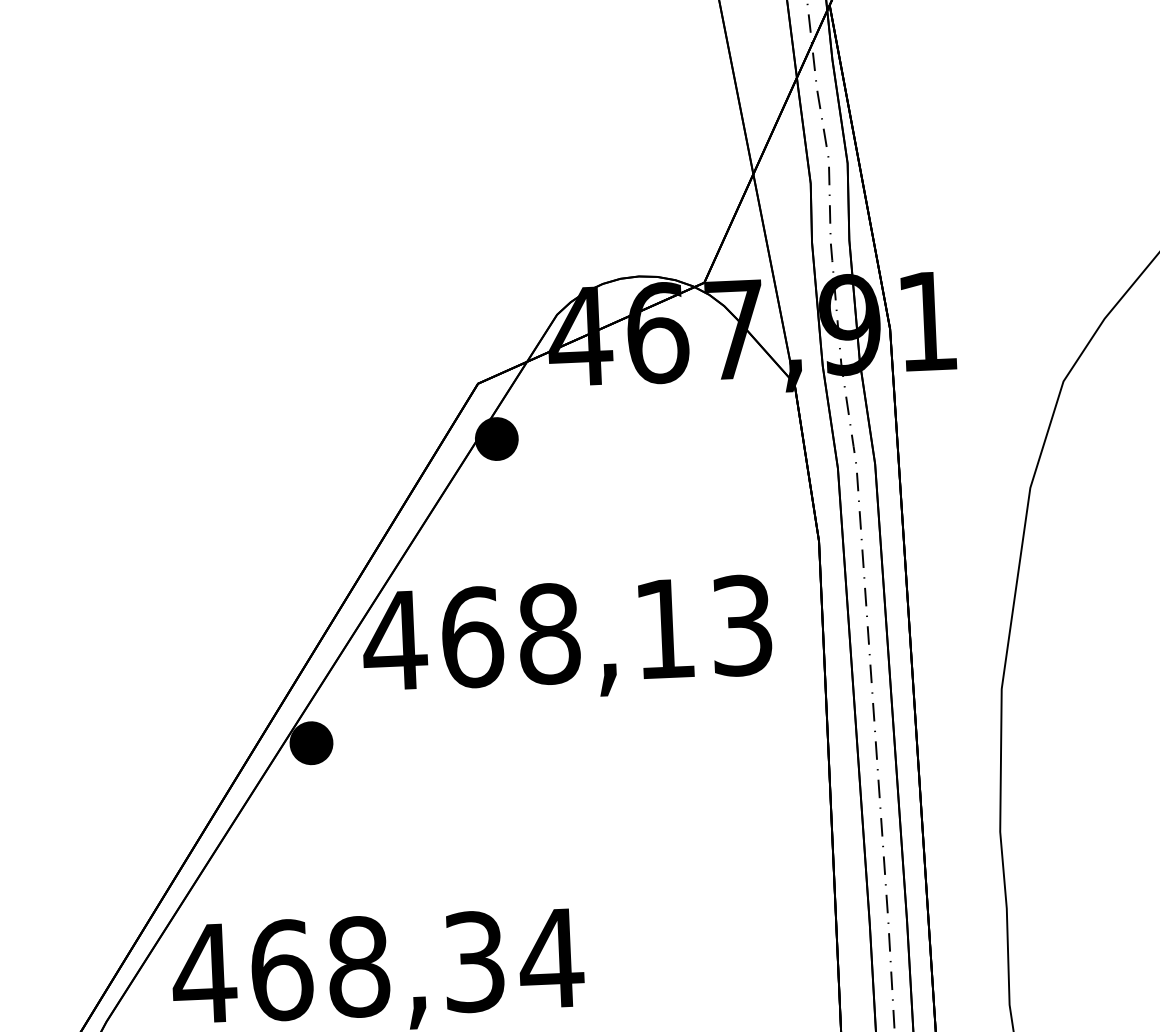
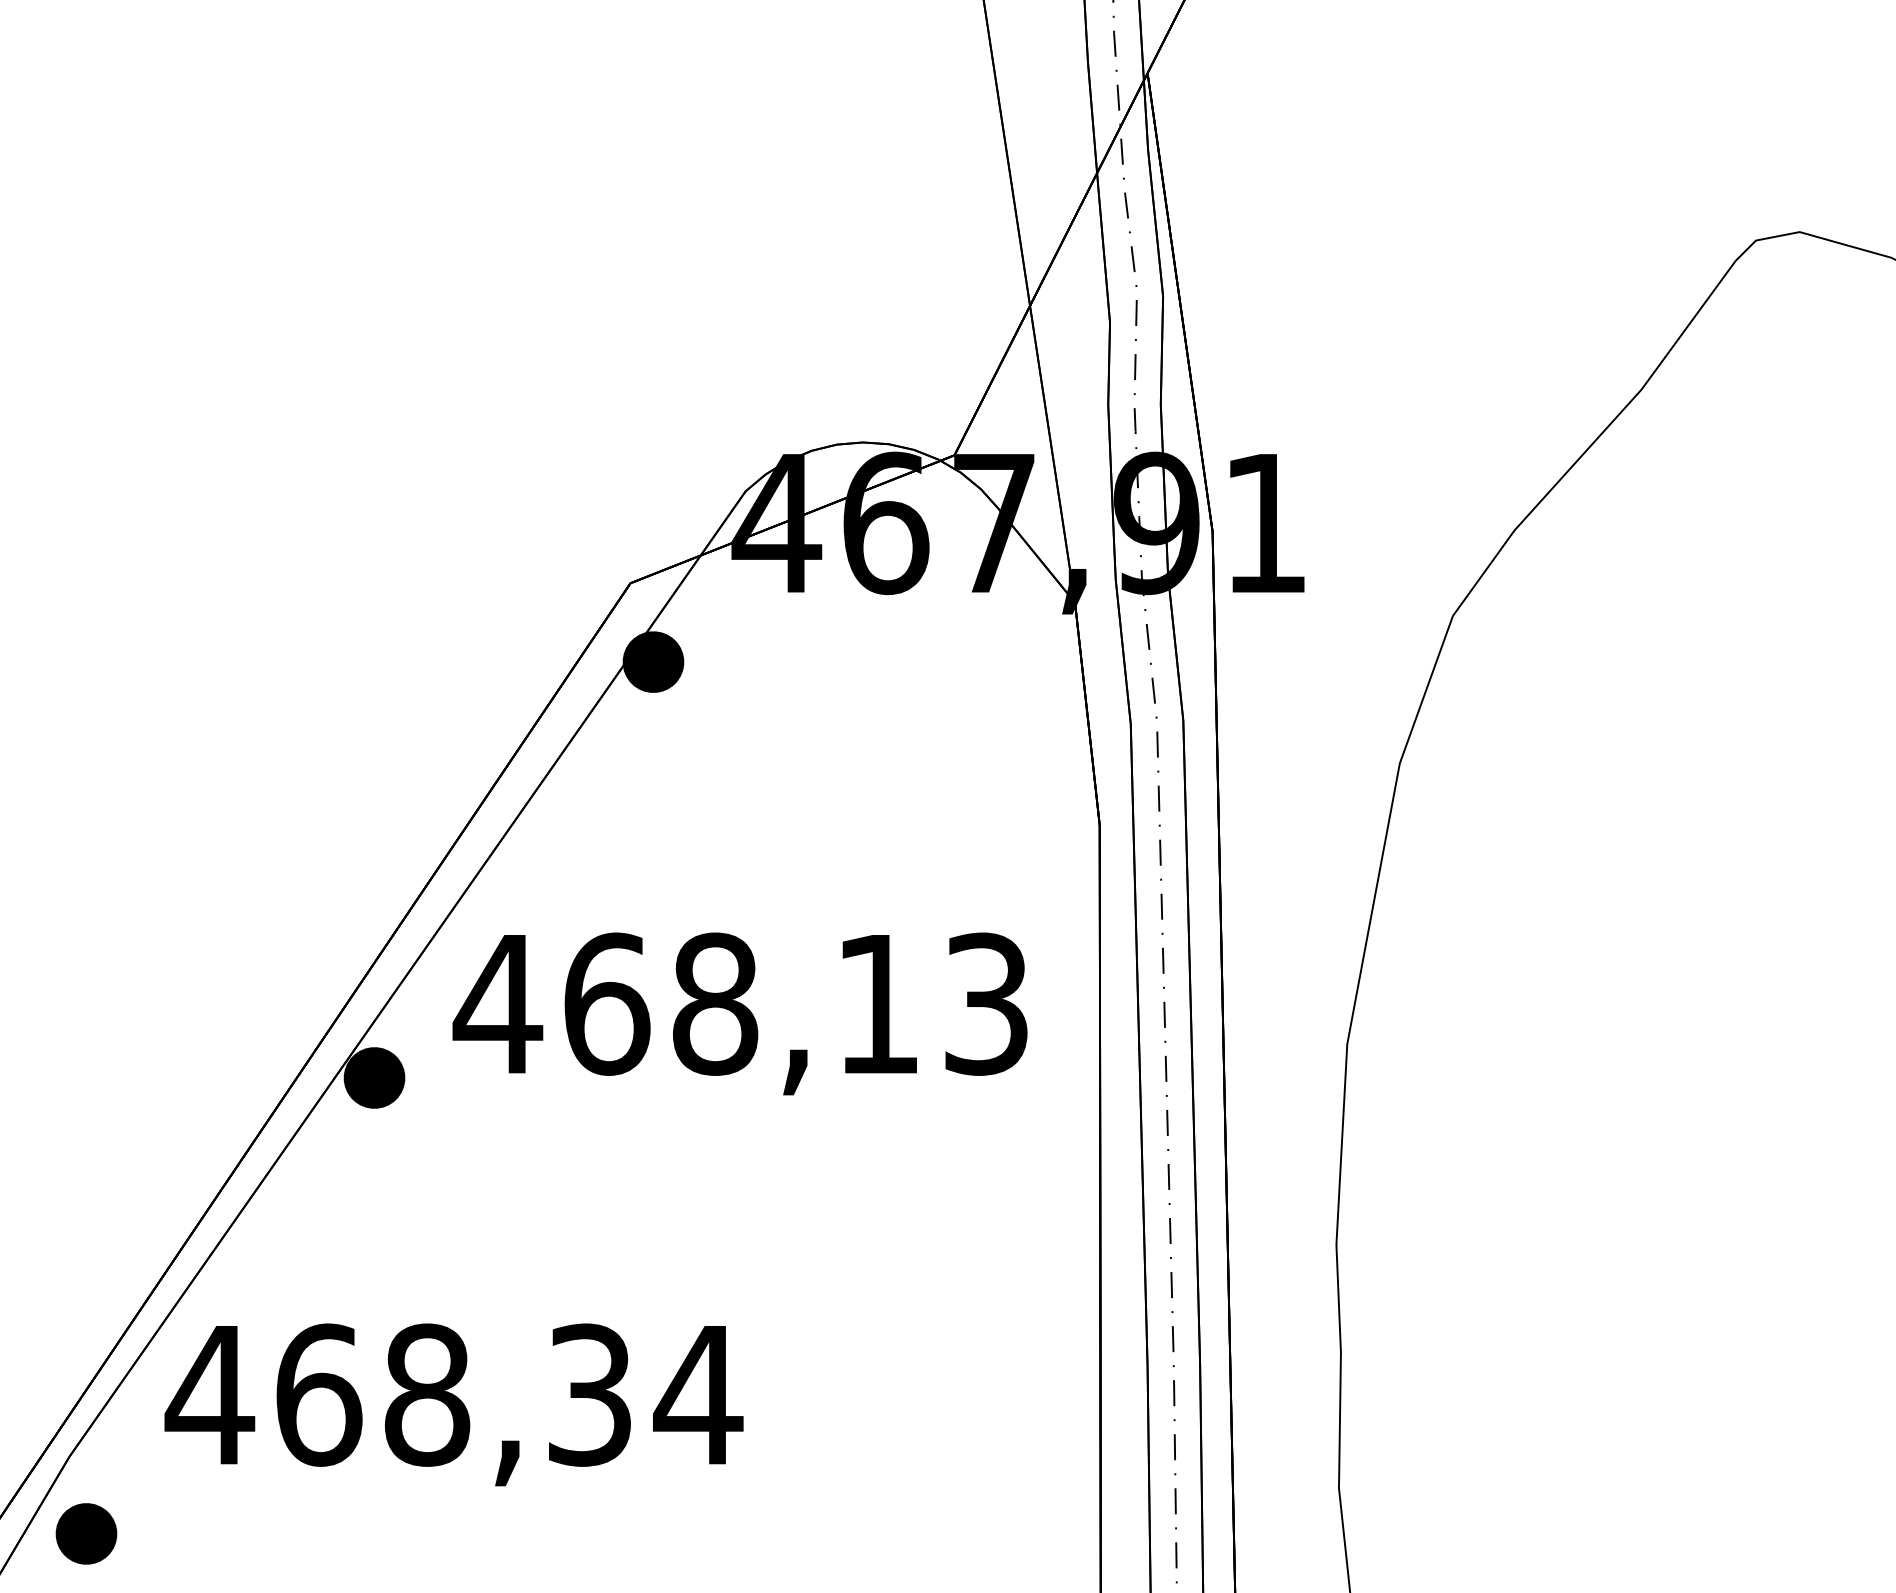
text: (566, 639) -> (739, 1013), moved

